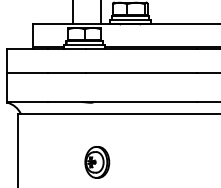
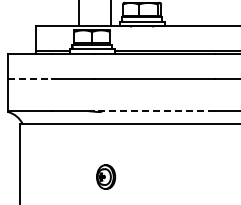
line: (28, 72) -> (30, 79), solid -> dashed
line: (141, 102) -> (154, 111), solid -> dashed
part: (96, 161) -> (105, 176), size x0.7

